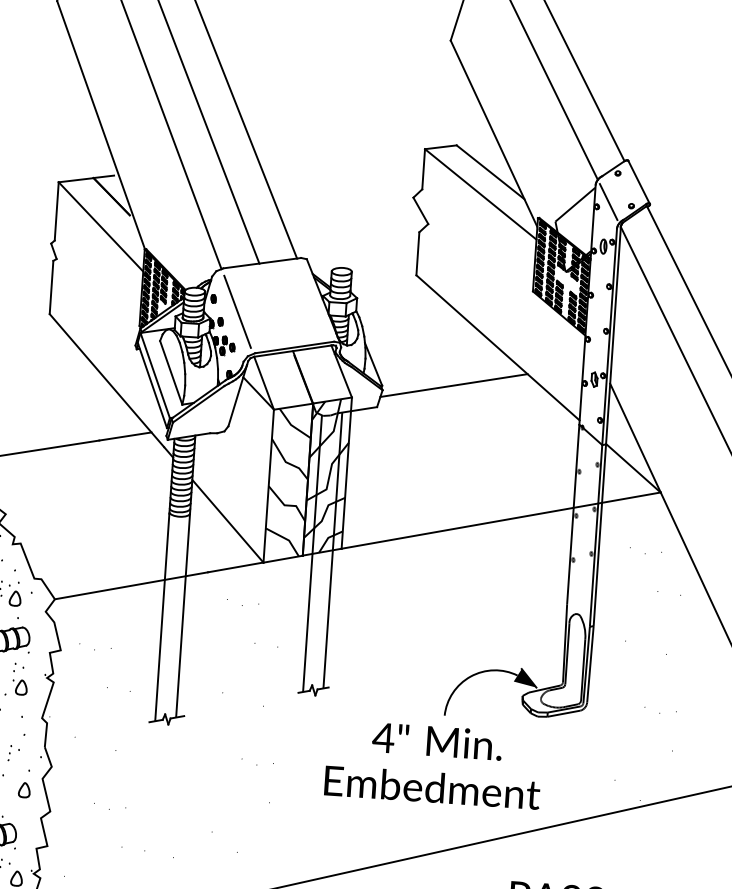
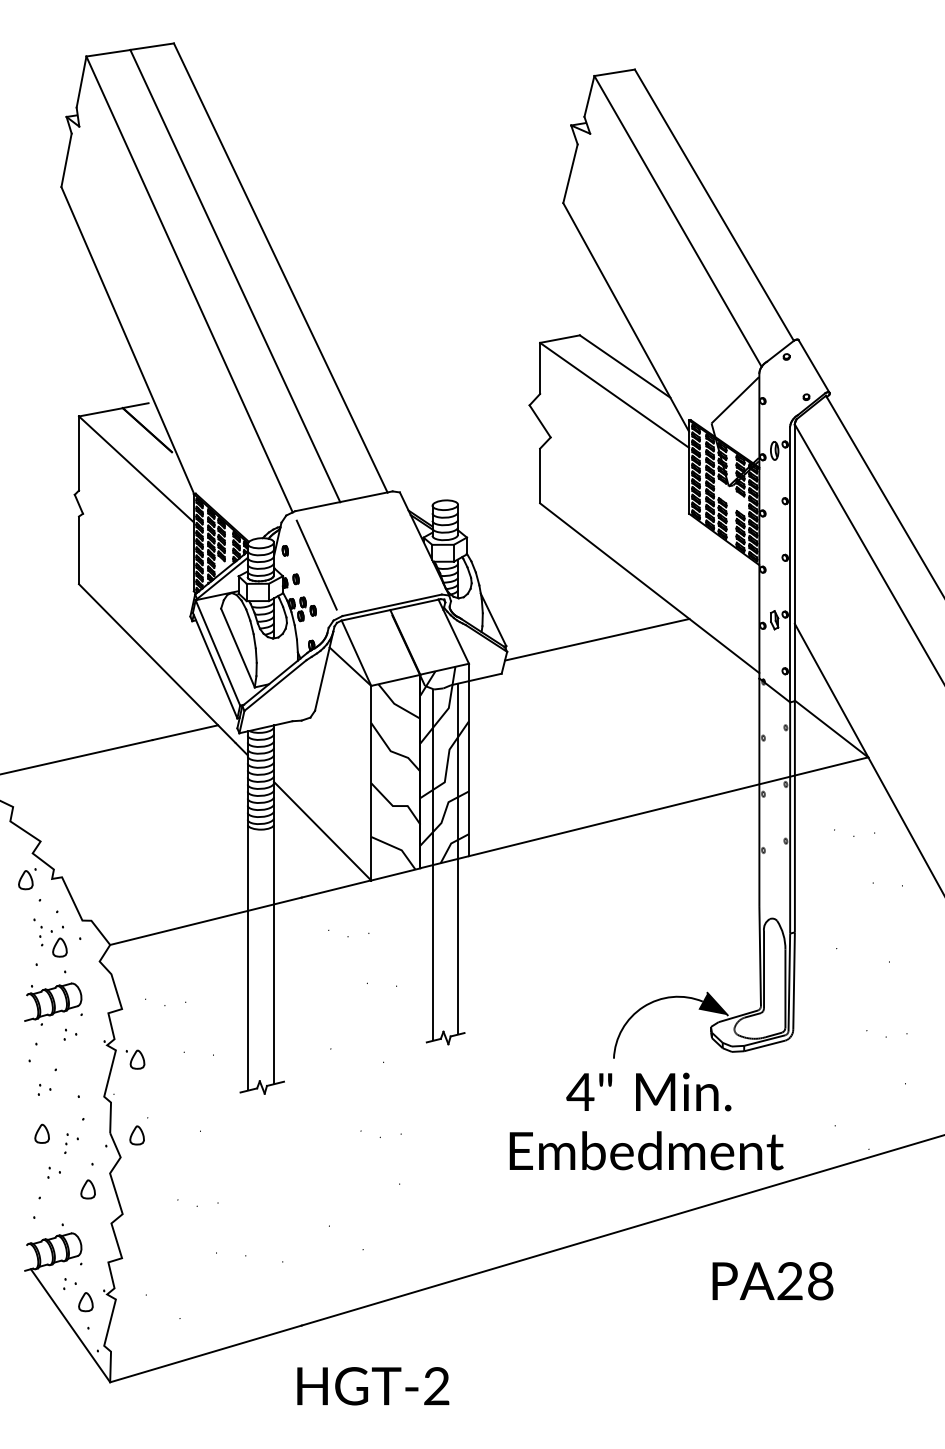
line: (608, 201) -> (776, 393), removed
part: (19, 687) -> (135, 1059), moved
part: (65, 750) -> (136, 1135), added
text: (433, 764) -> (646, 1121), moved

